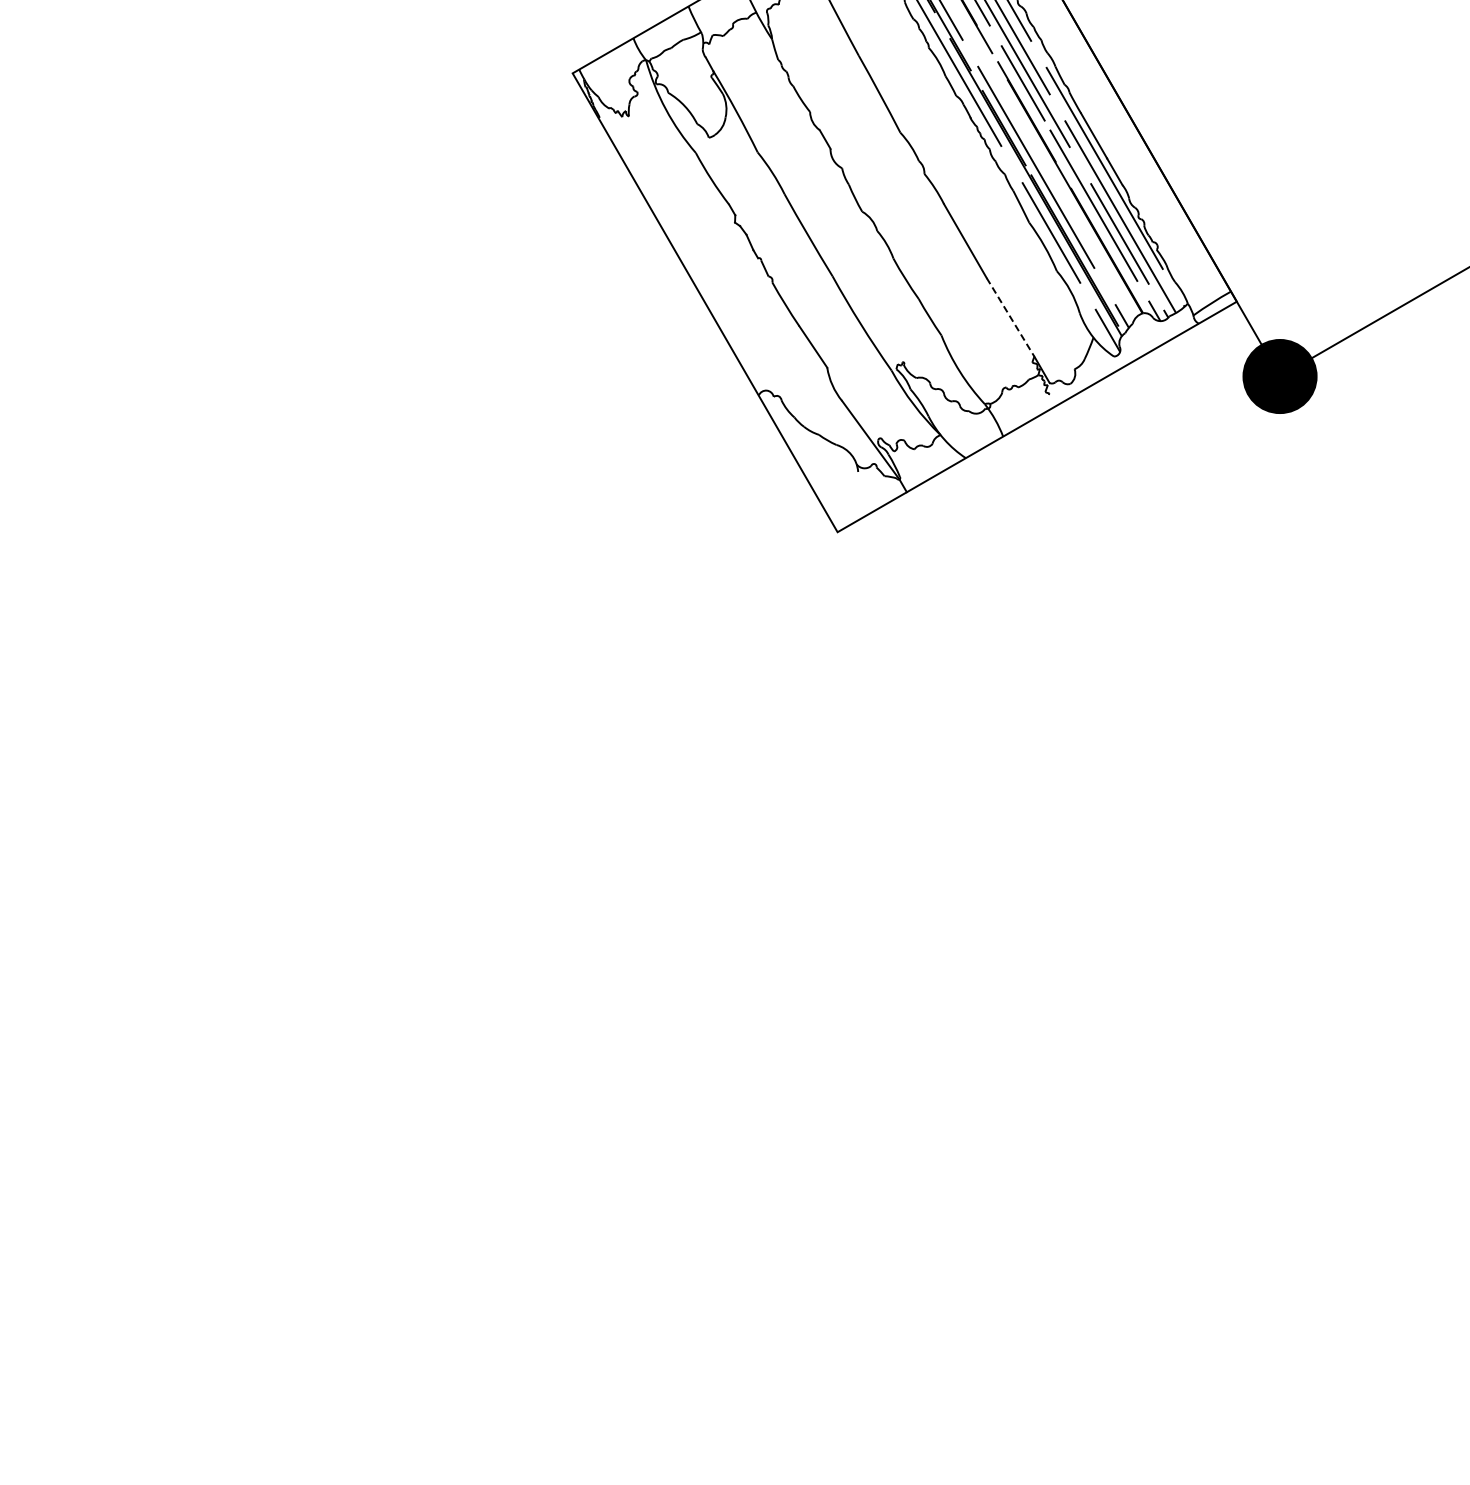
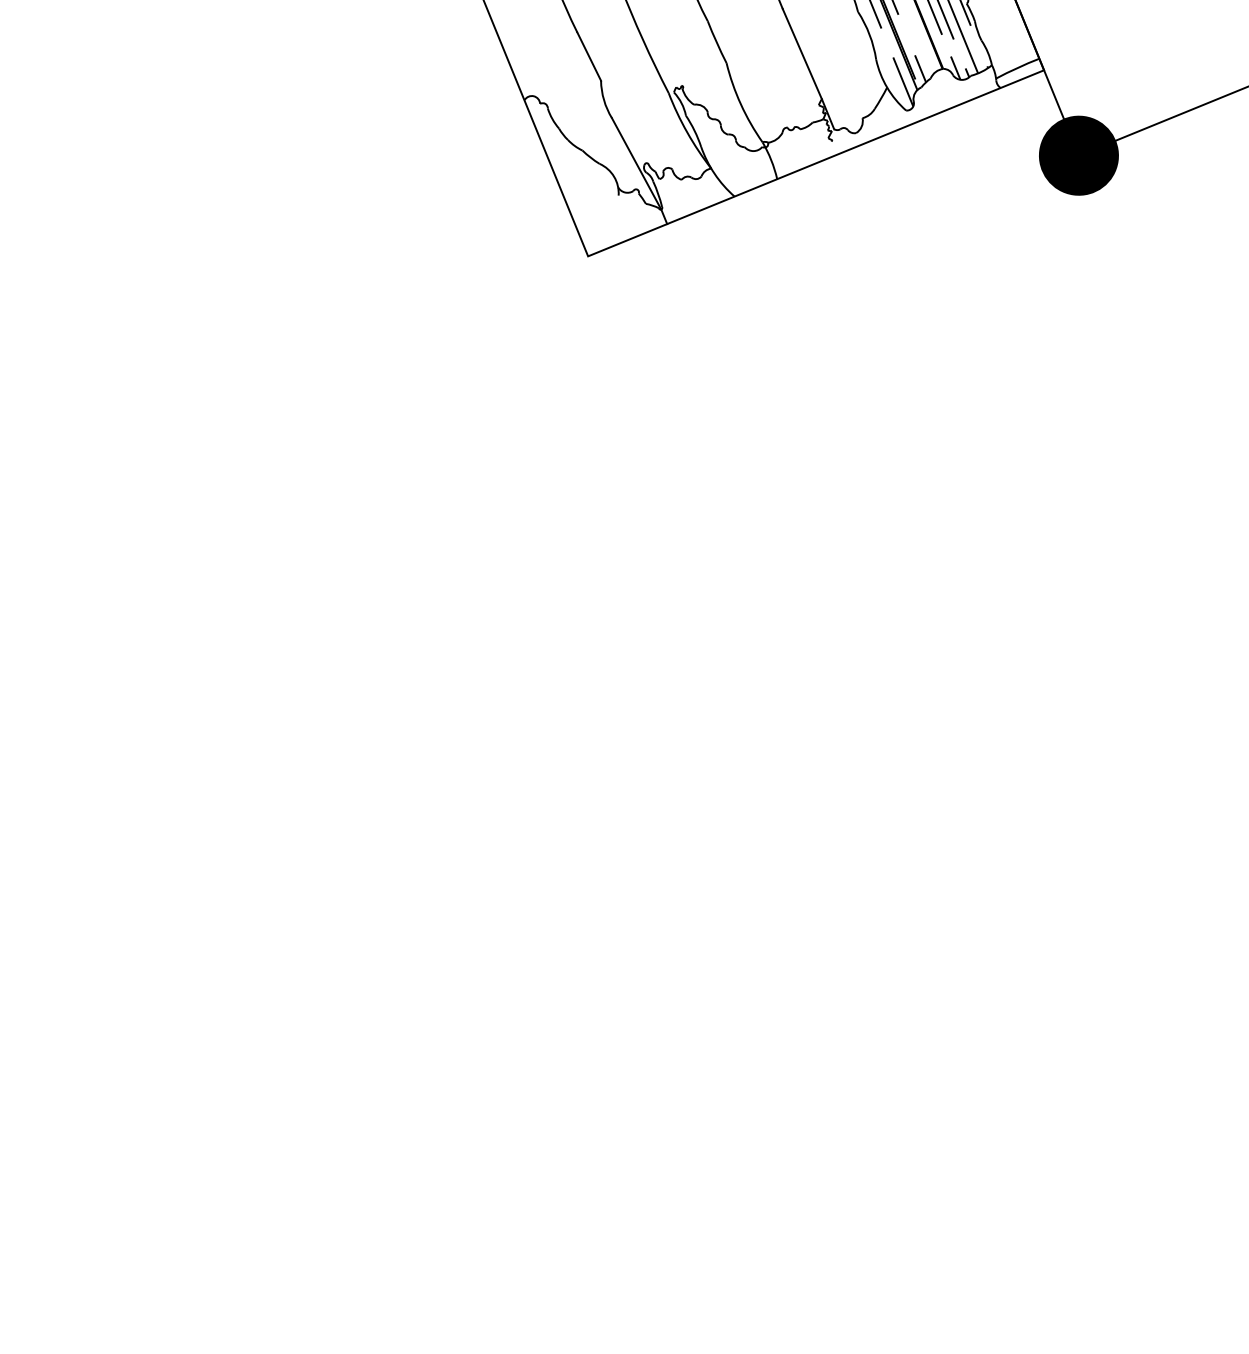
line: (1010, 317) -> (802, 54), dashed -> solid

